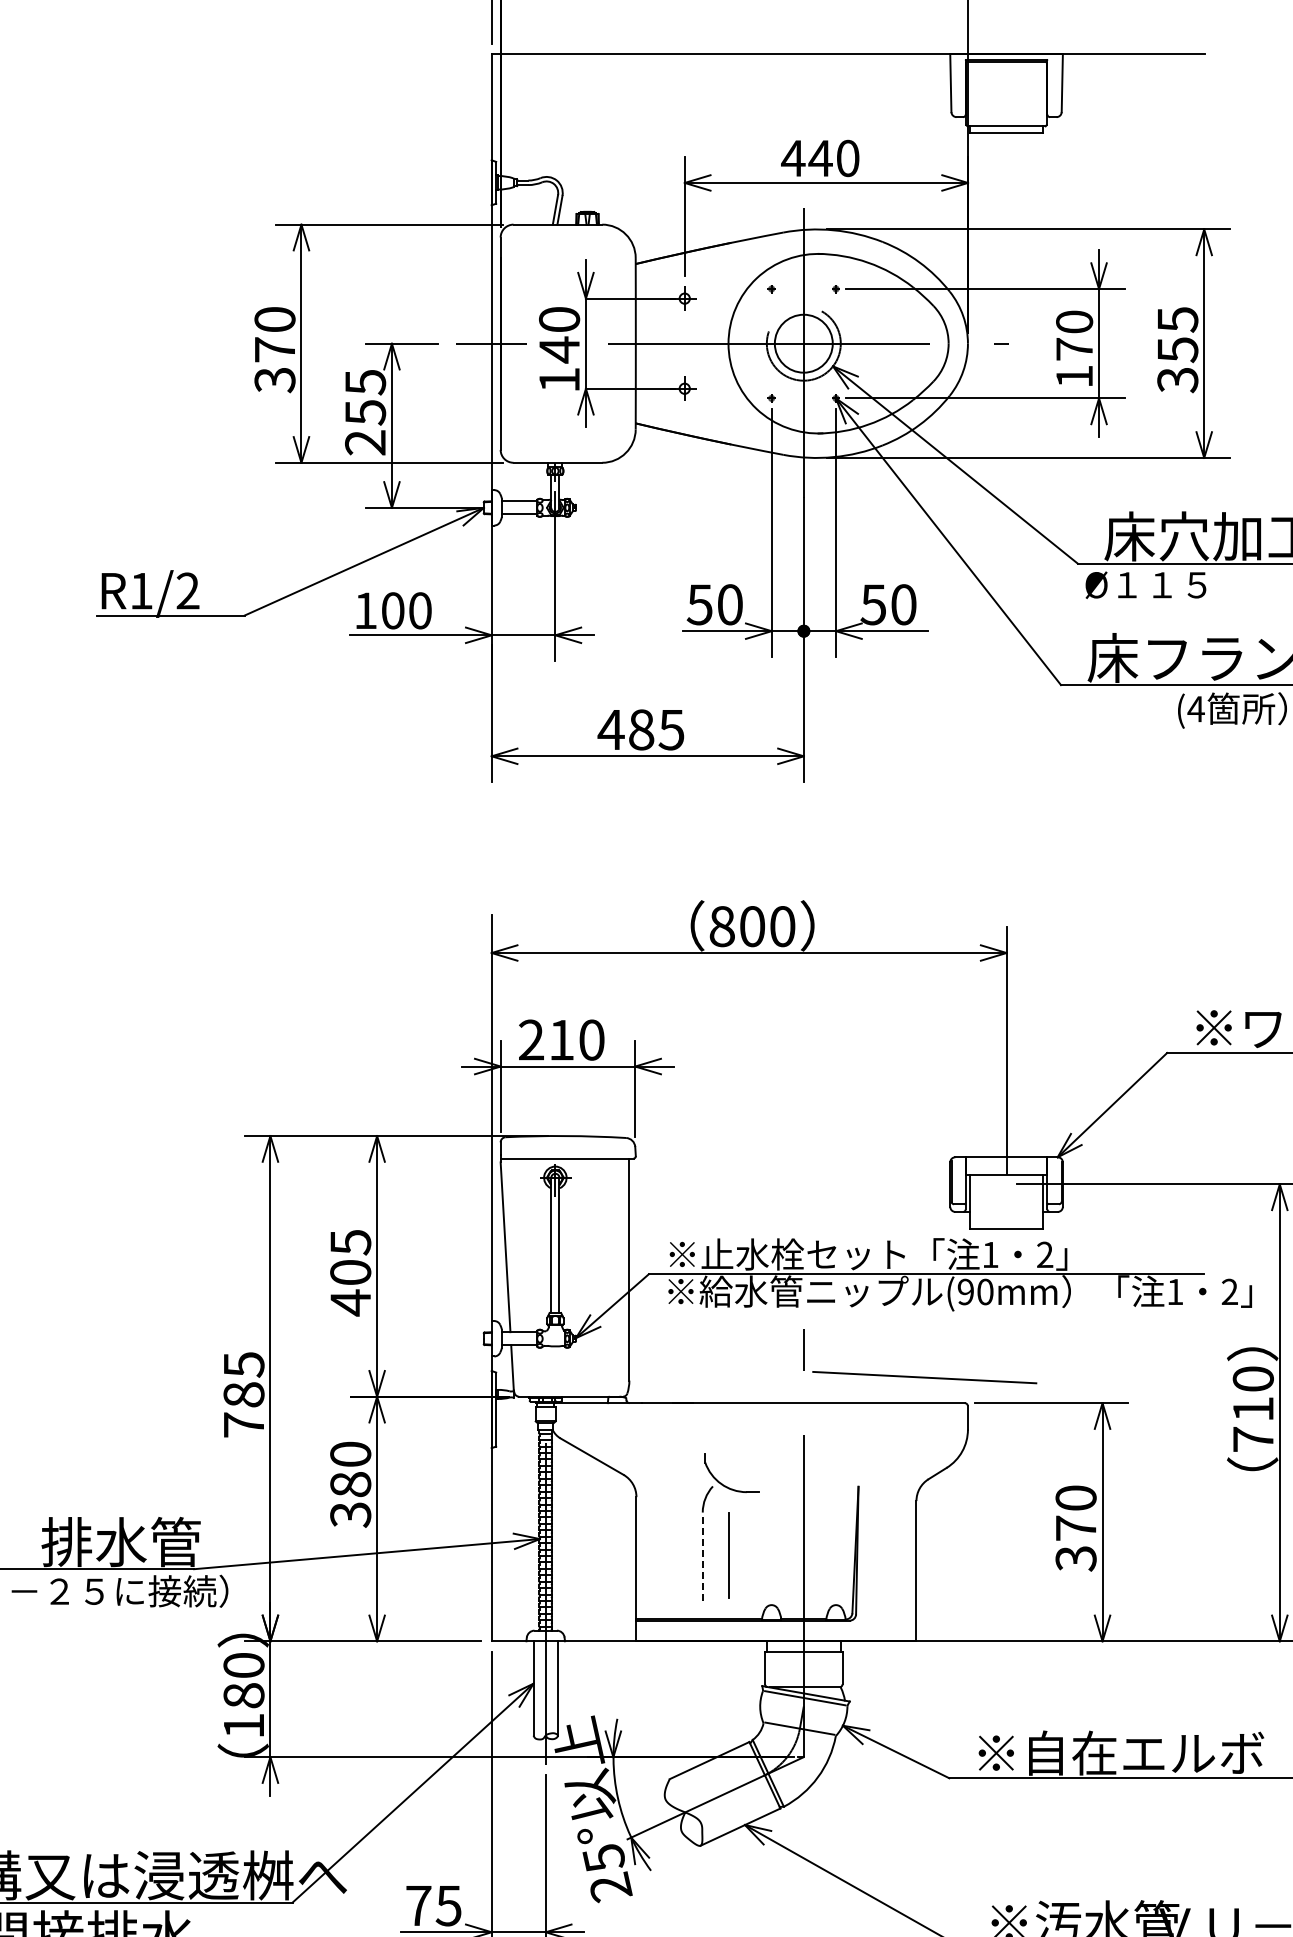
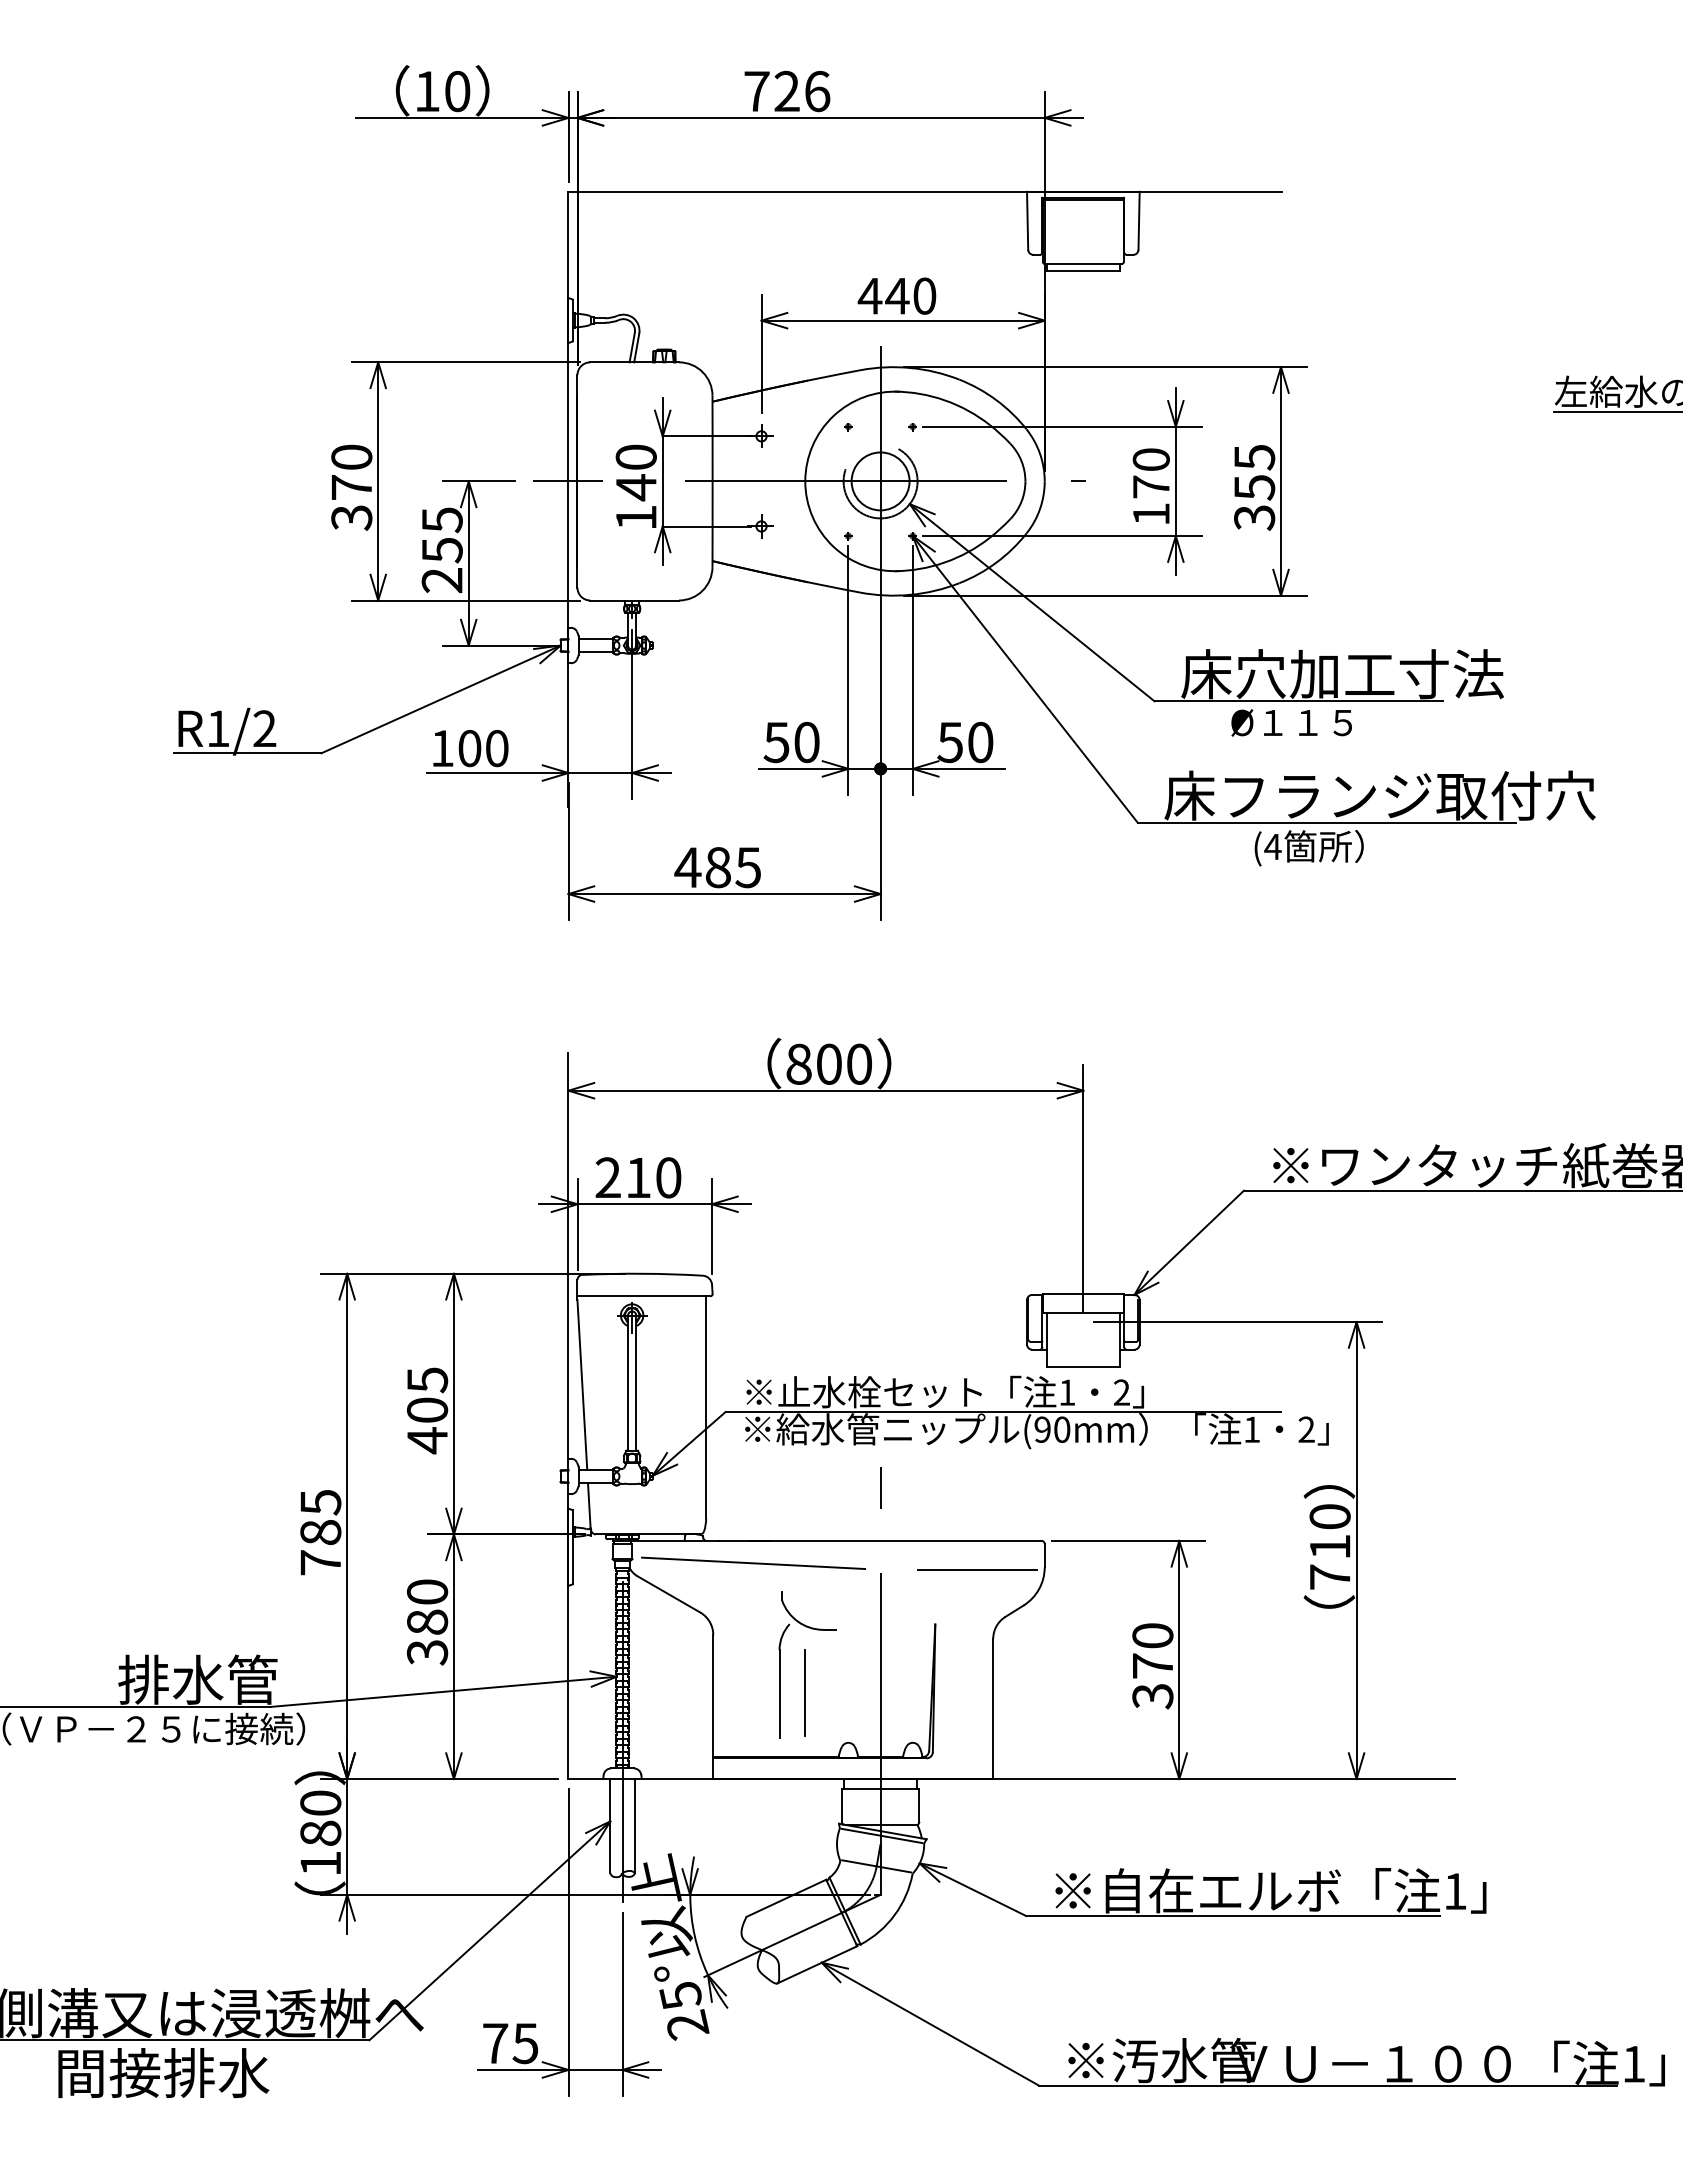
text: (1145, 584) -> (1291, 722), moved
line: (924, 1376) -> (753, 1562), moved
line: (900, 1431) -> (977, 1569), added
line: (702, 1555) -> (779, 1693), dashed -> solid

